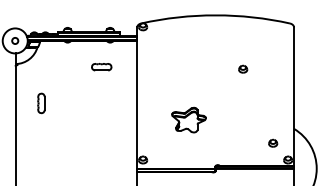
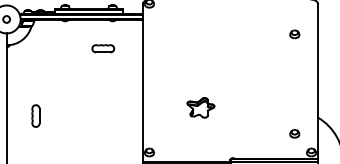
part: (243, 68) -> (295, 33), moved
part: (41, 103) -> (36, 116), moved
part: (189, 119) -> (201, 107), size x0.71

